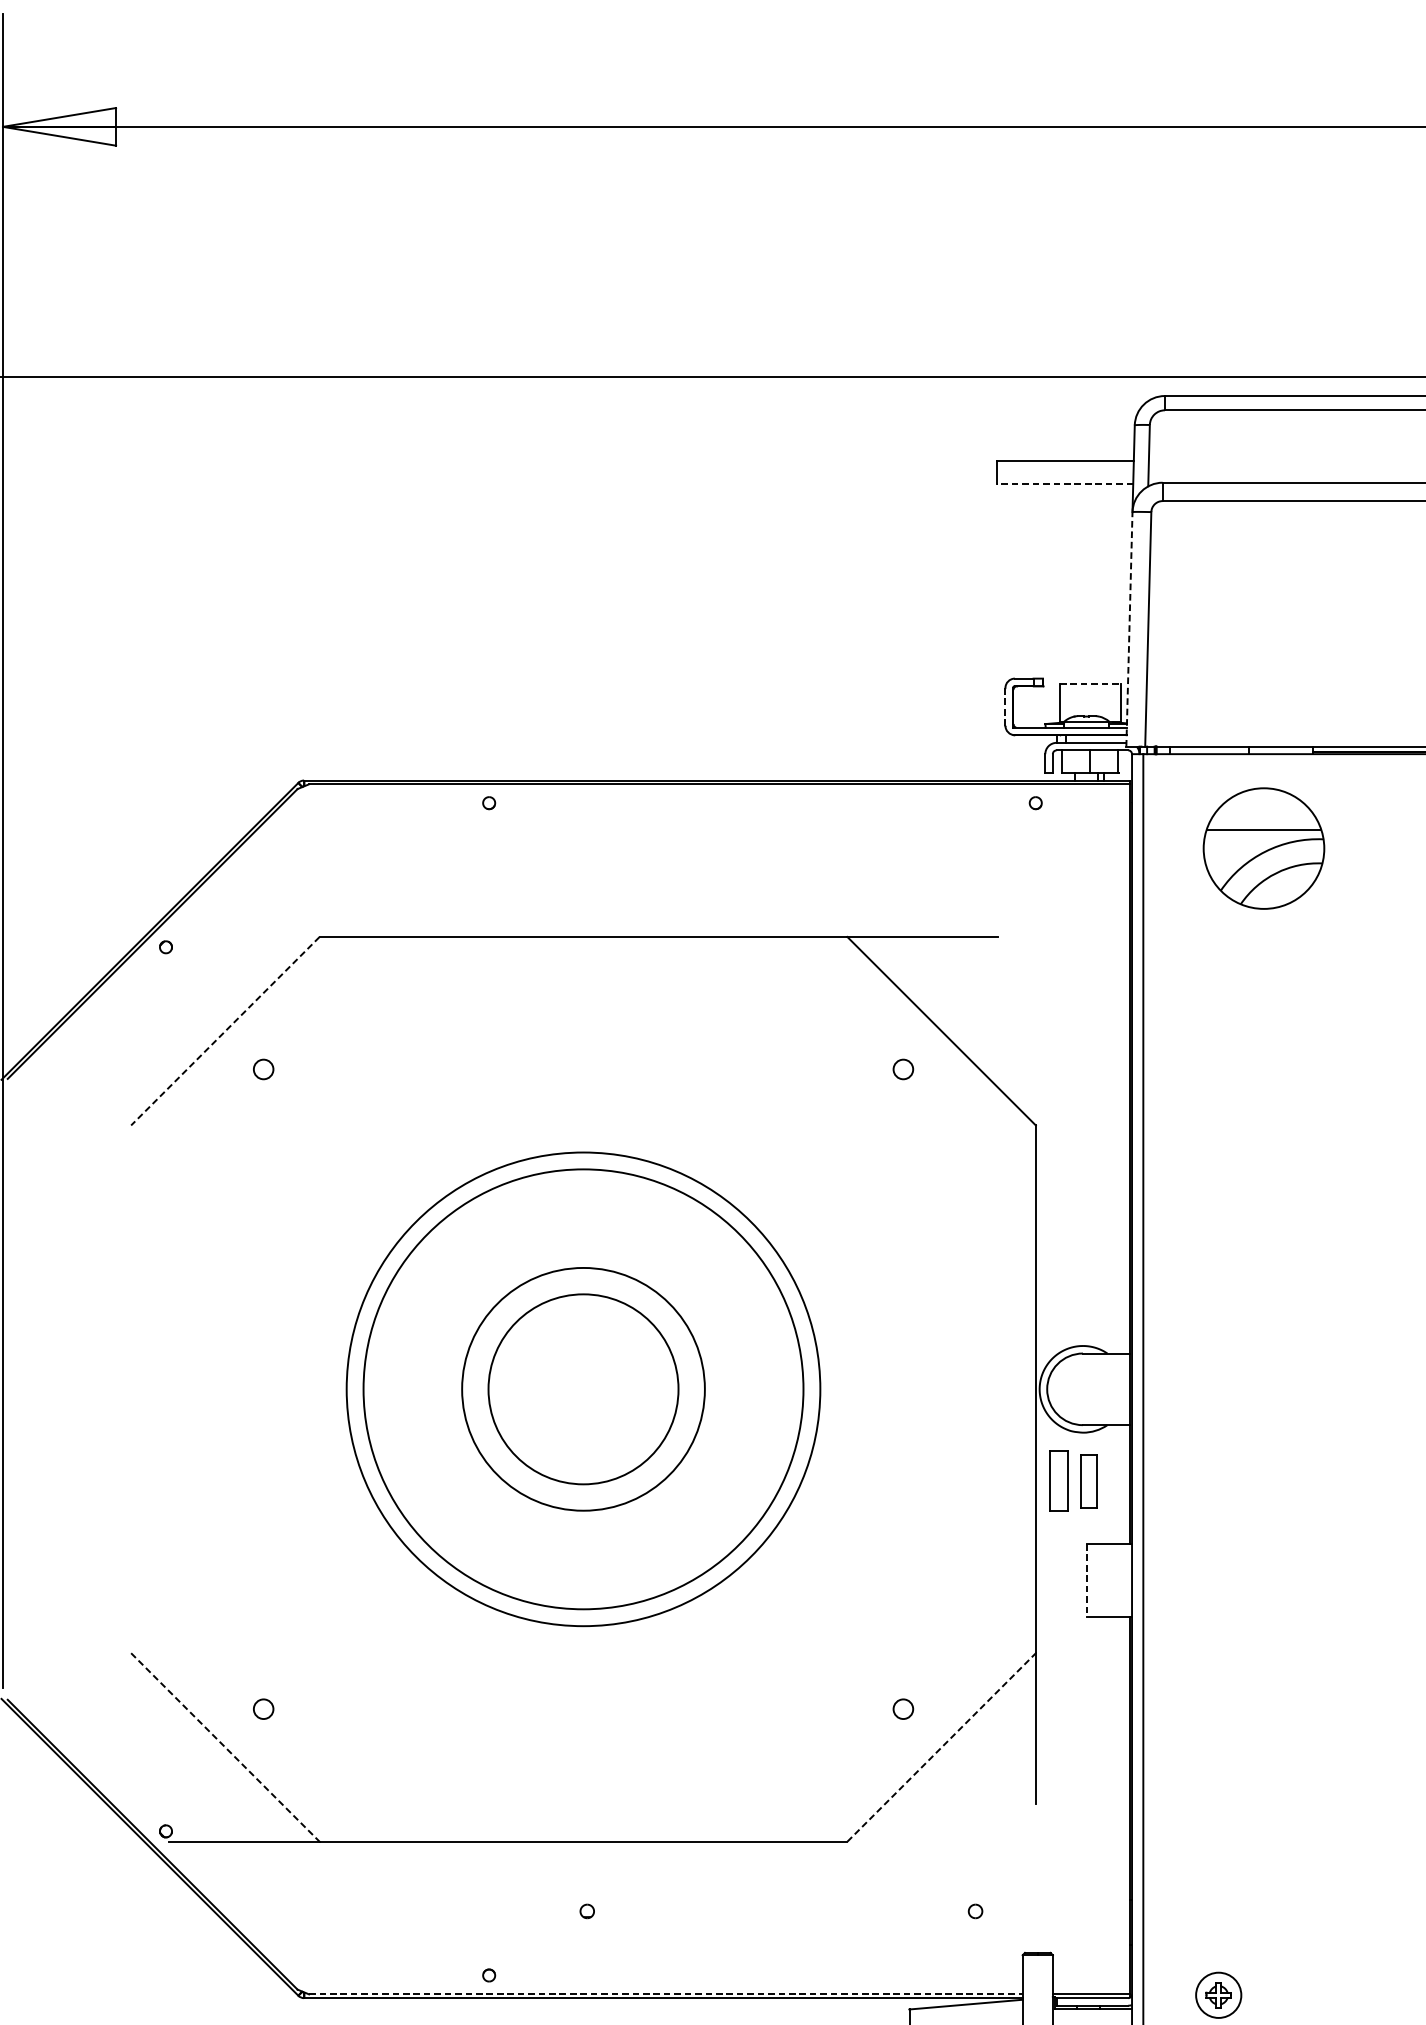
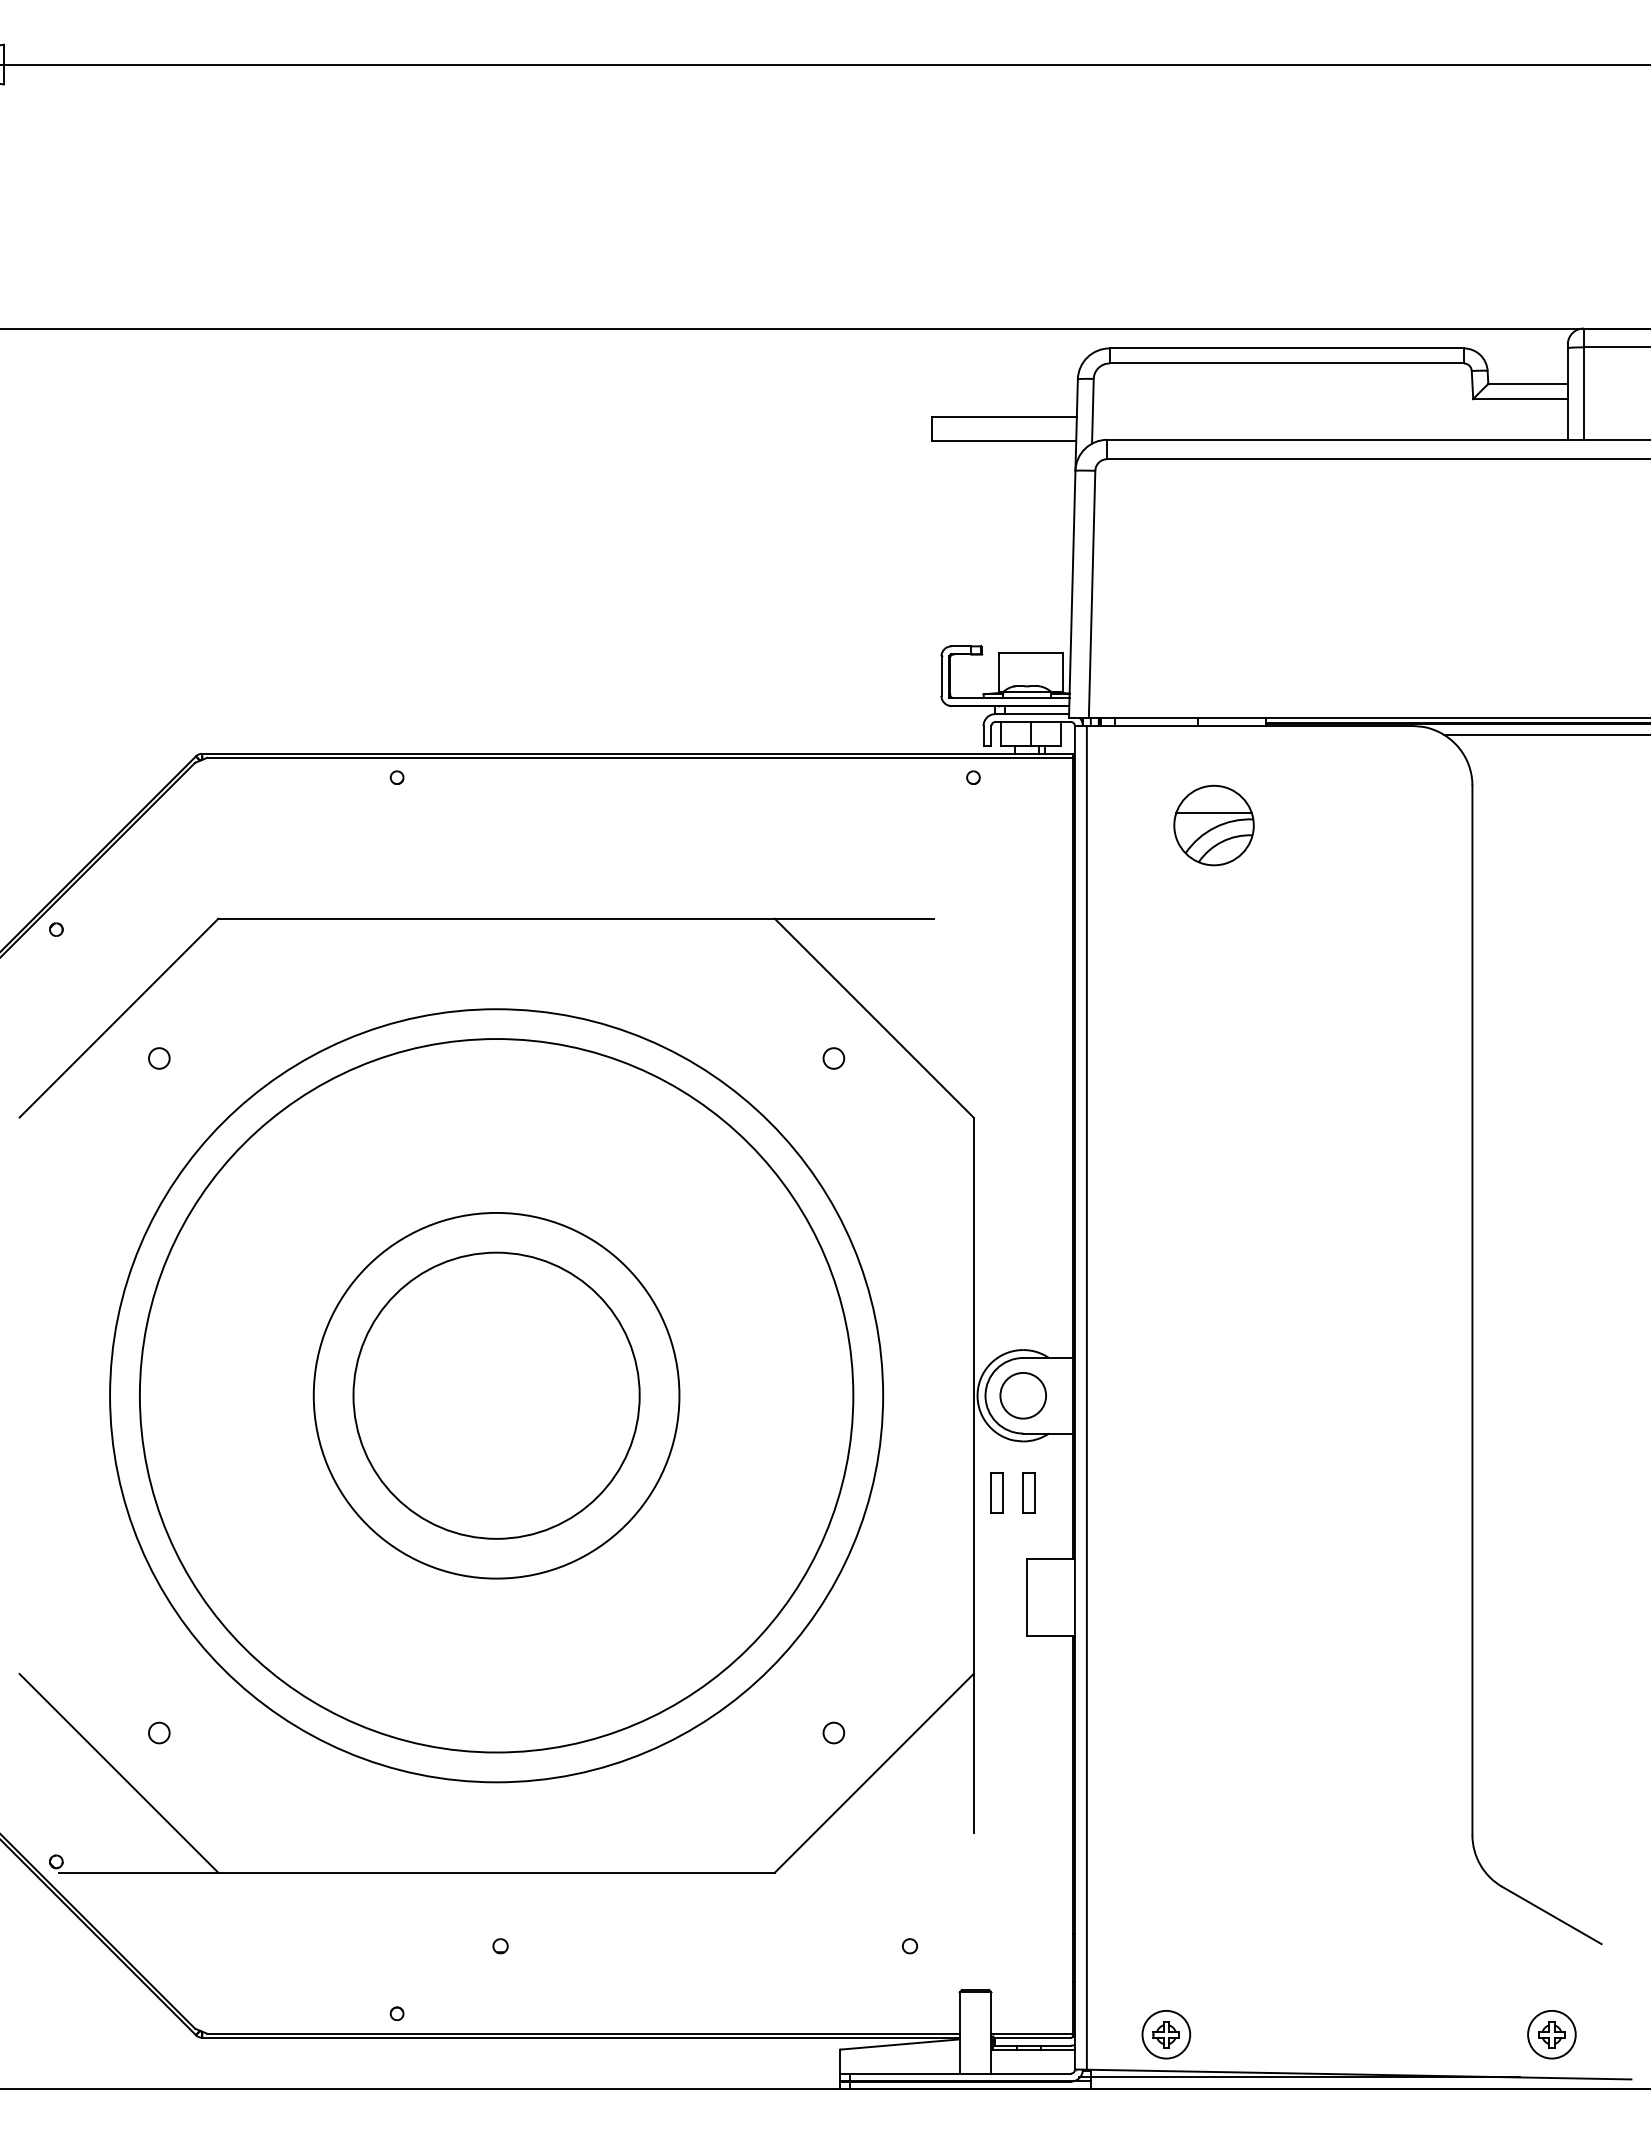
line: (1064, 484) -> (1003, 441), dashed -> solid
line: (1129, 629) -> (1072, 594), dashed -> solid
line: (1089, 684) -> (1030, 652), dashed -> solid
line: (1005, 707) -> (941, 676), dashed -> solid
part: (1263, 848) -> (1213, 825), size x0.62
line: (225, 1031) -> (119, 1018), dashed -> solid
circle: (583, 1389) -> (496, 1395), size x1.43
circle: (583, 1389) -> (496, 1395), size x1.43
circle: (583, 1389) -> (496, 1395), size x1.43
circle: (583, 1389) -> (496, 1395), size x1.67
circle: (1082, 1389) -> (1022, 1395), added
part: (1057, 1481) -> (996, 1492), size x0.62
part: (1087, 1481) -> (1028, 1492), size x0.71
line: (1087, 1580) -> (1027, 1597), dashed -> solid
line: (225, 1747) -> (119, 1773), dashed -> solid
line: (941, 1747) -> (874, 1773), dashed -> solid
line: (665, 1994) -> (583, 2033), dashed -> solid

